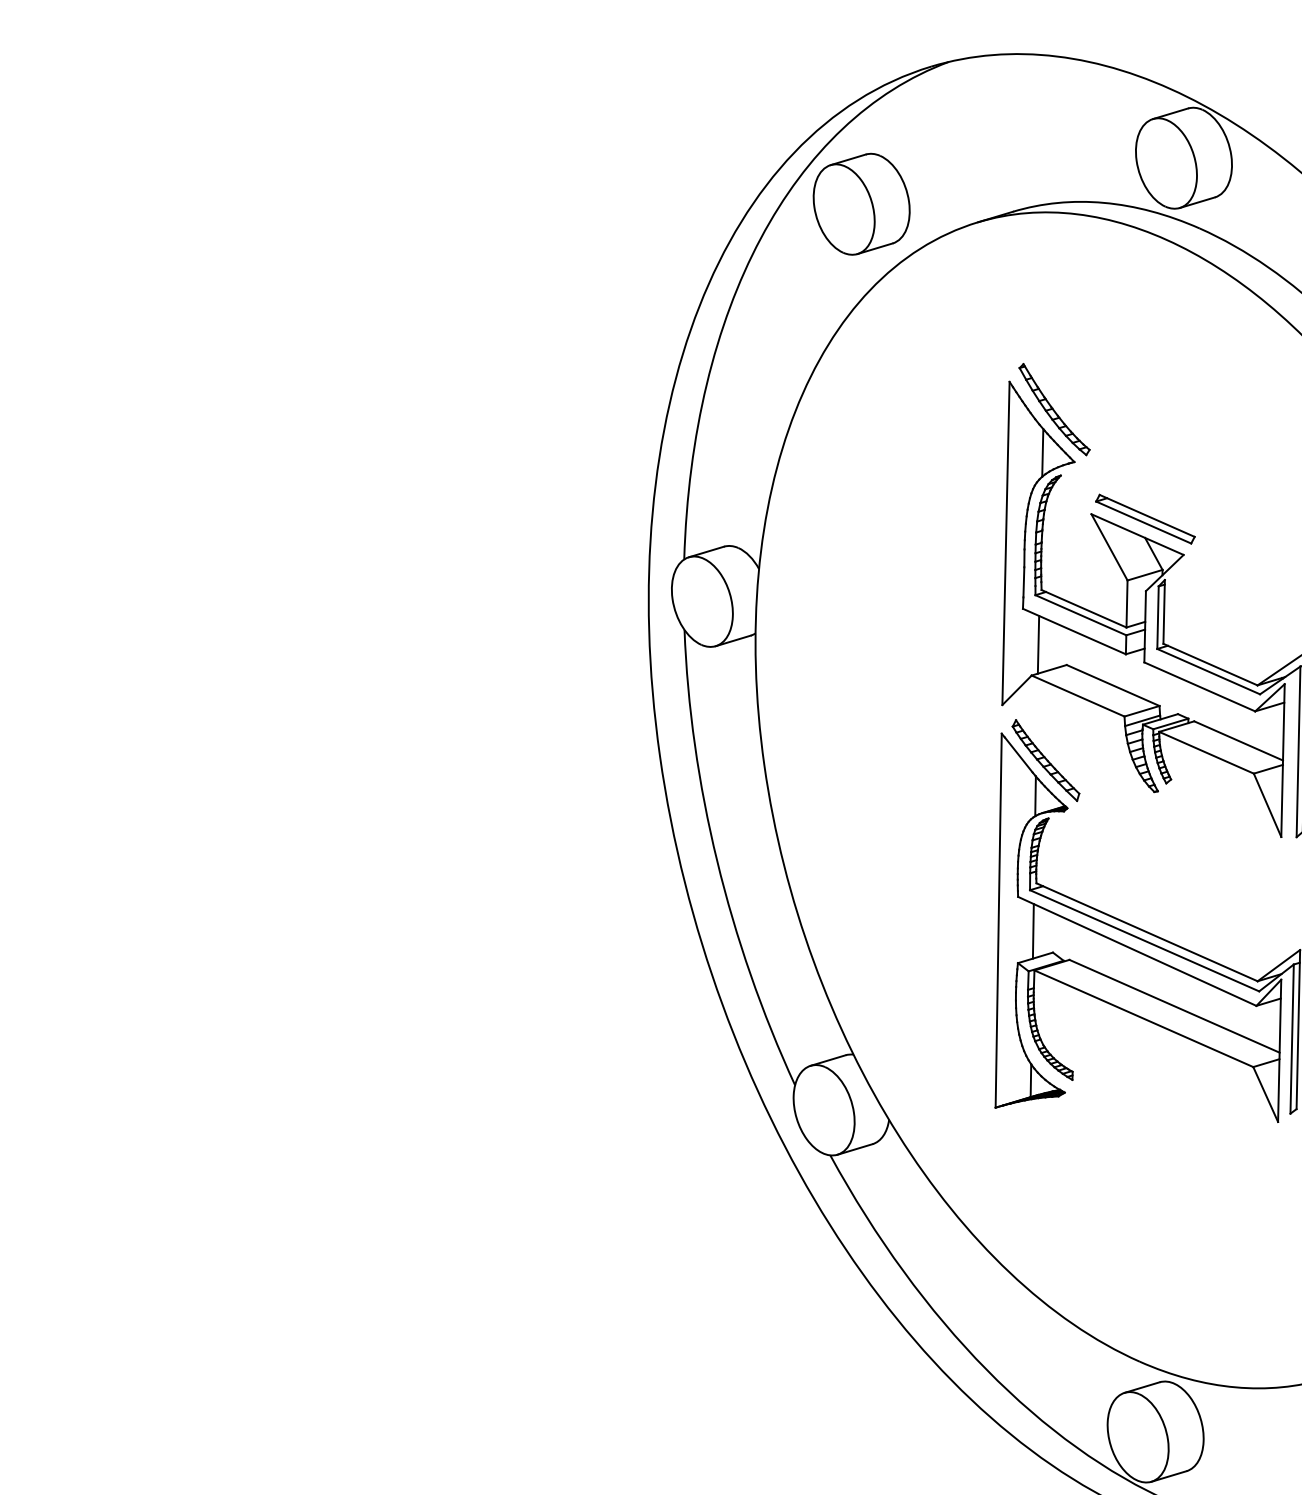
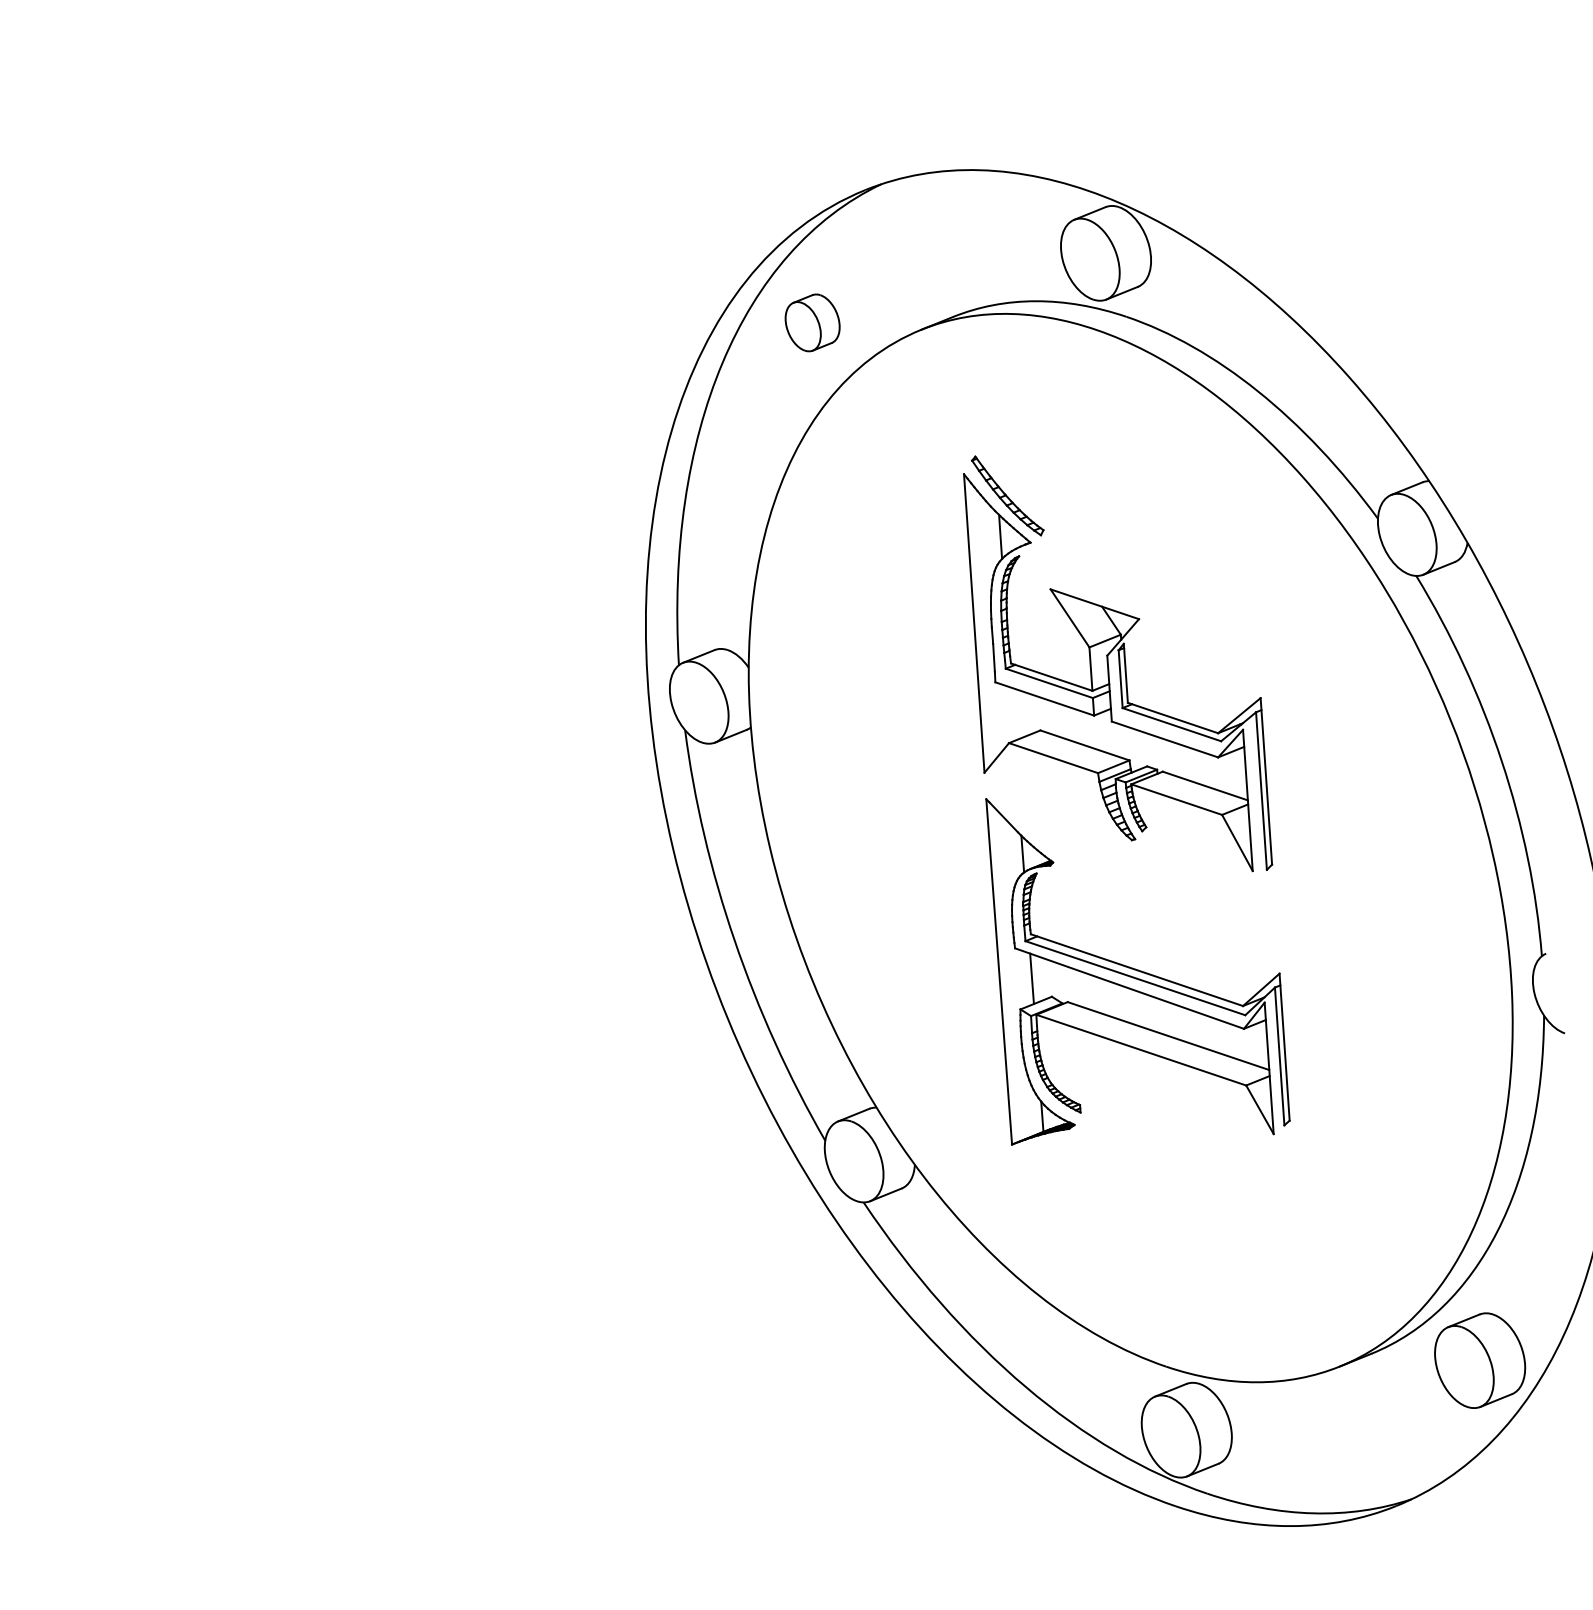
part: (861, 203) -> (812, 322), size x0.6
part: (1145, 519) -> (1100, 589), removed
line: (1038, 644) -> (1012, 713), removed
part: (1045, 759) -> (1028, 819), removed

